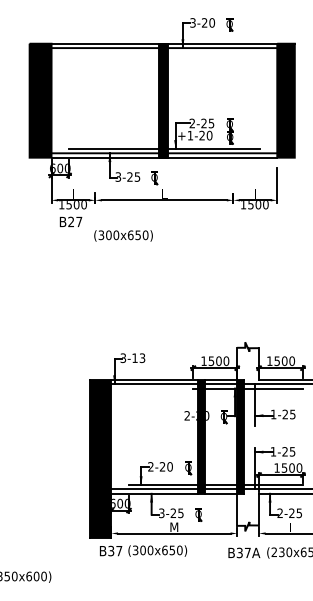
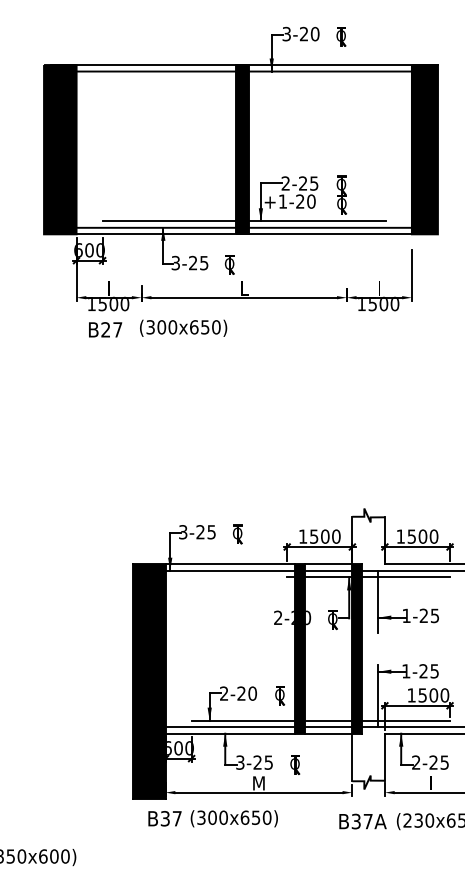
text: (123, 235) -> (183, 327), moved
text: (138, 357) -> (205, 531), 3-13 -> 3-25
part: (159, 359) -> (236, 534), added

